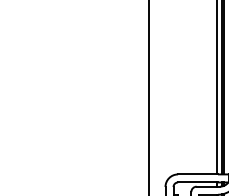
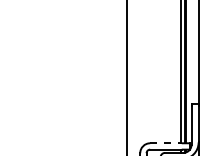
line: (197, 174) -> (165, 143), solid -> dashed

